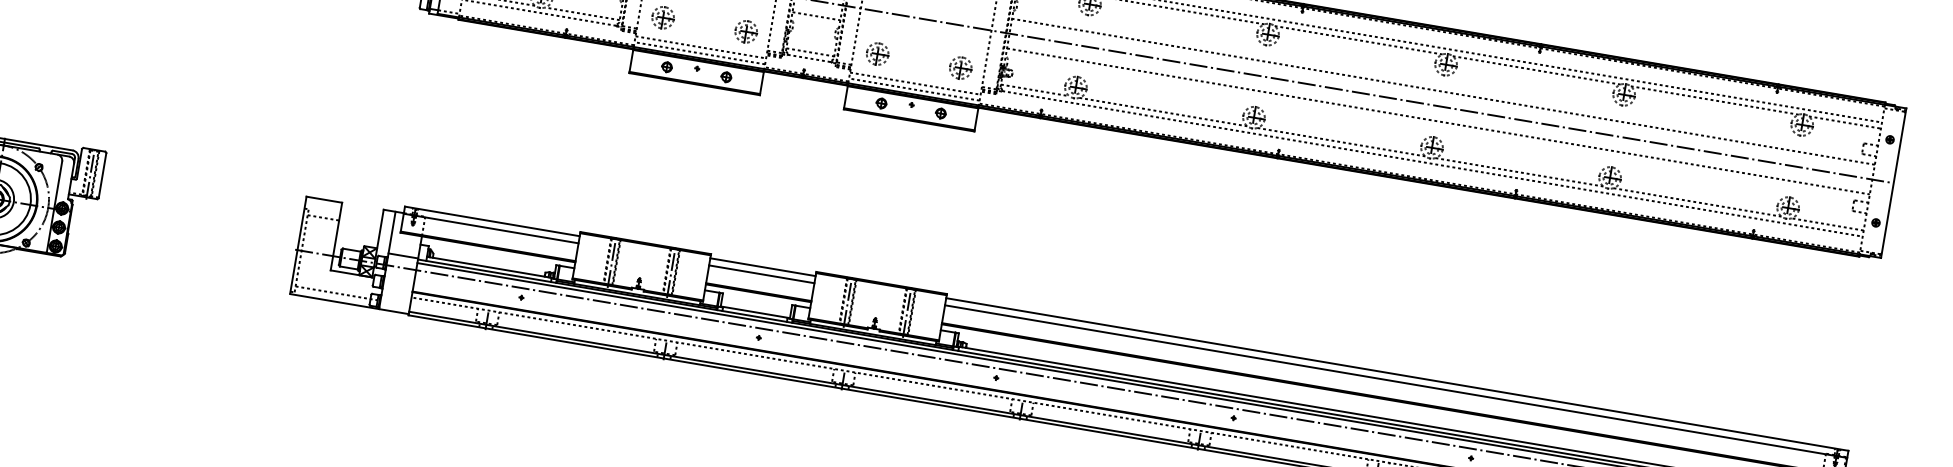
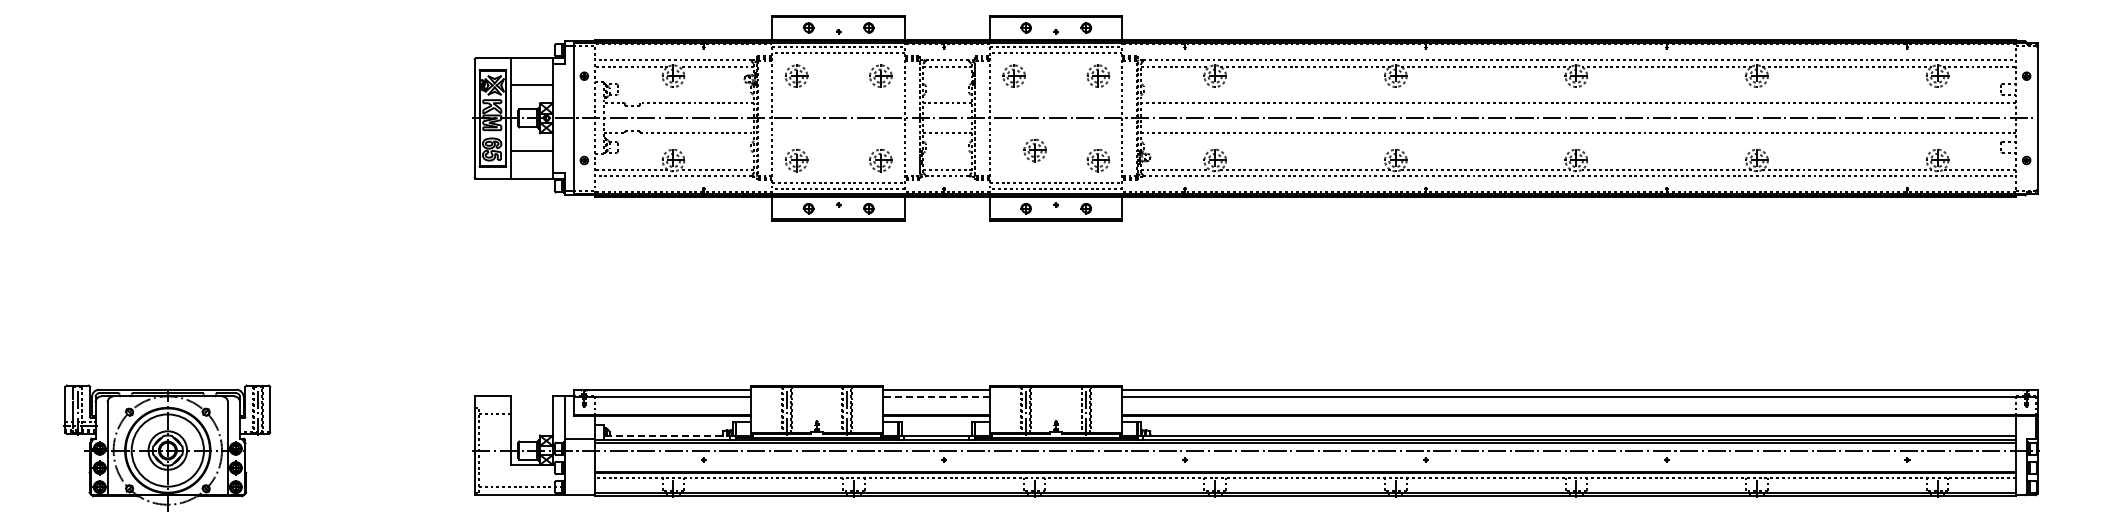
part: (877, 53) -> (1034, 150), moved
line: (490, 267) -> (667, 435), solid -> dashed
line: (761, 273) -> (936, 396), solid -> dashed

